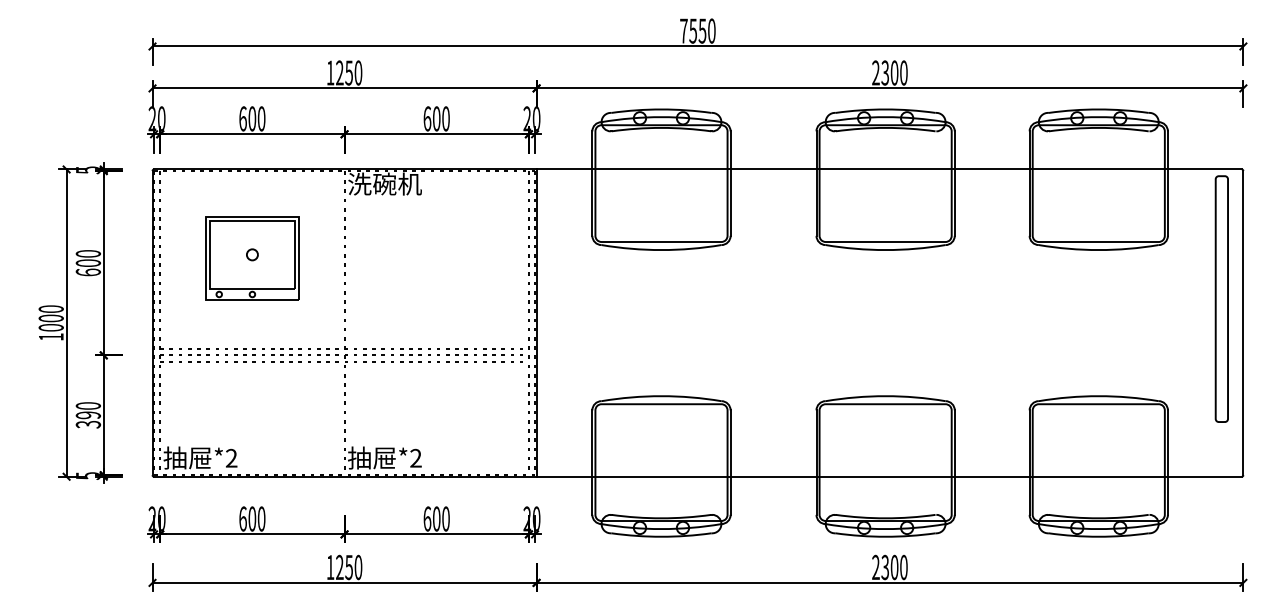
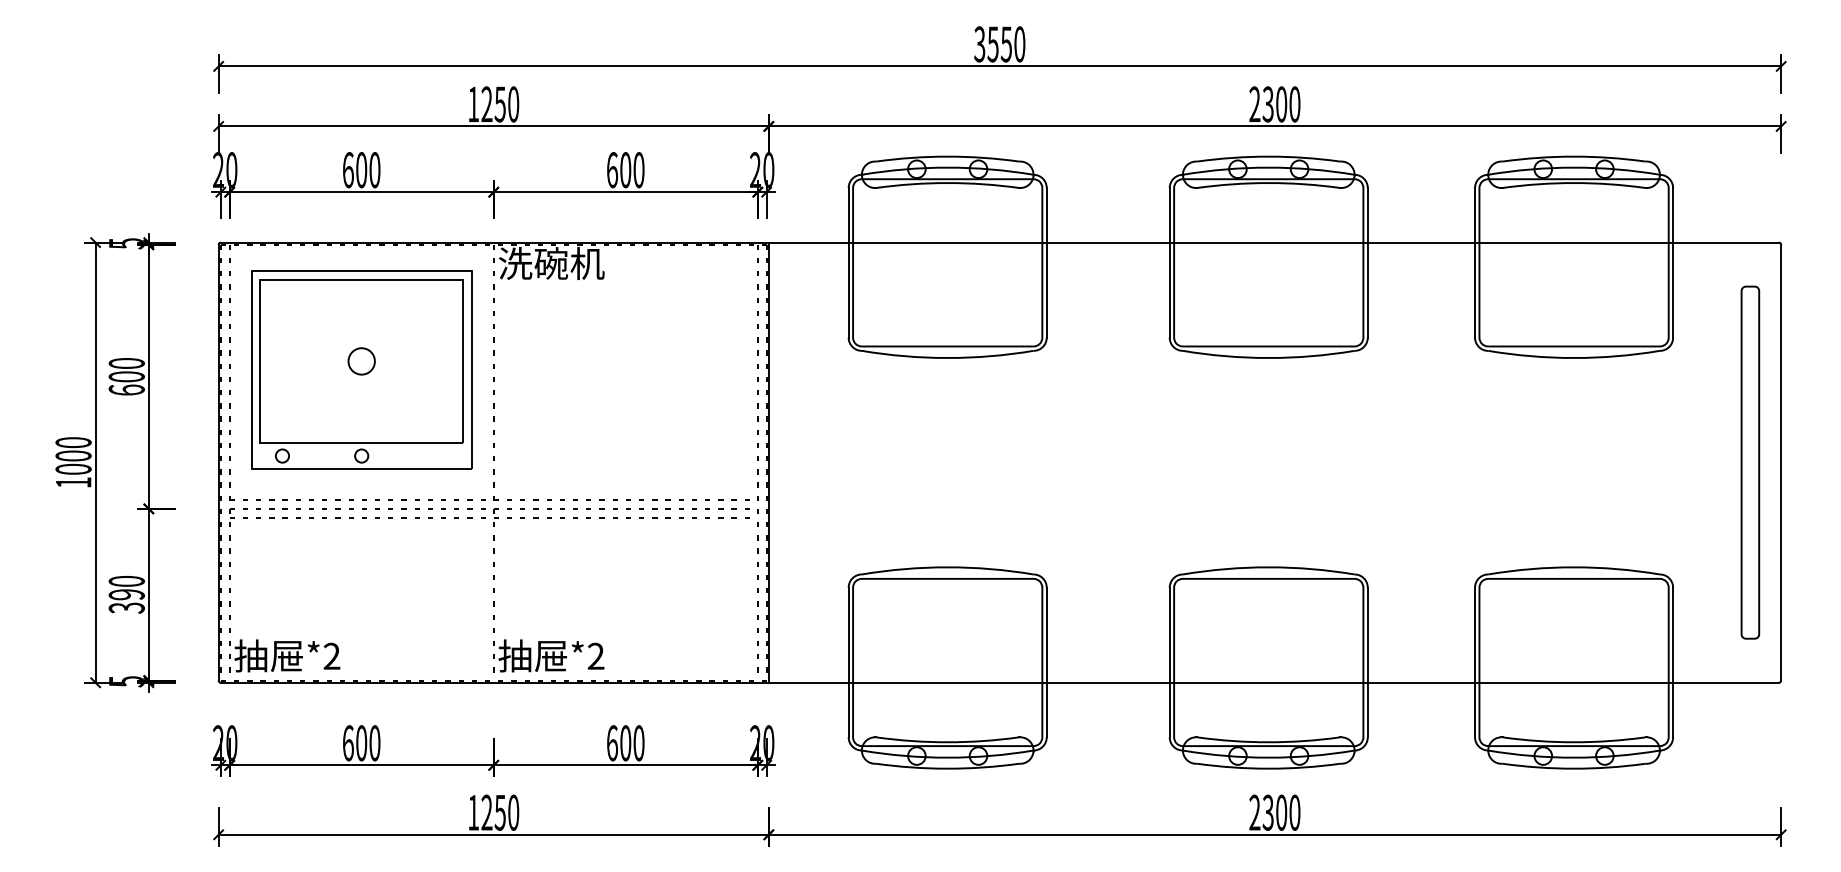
text: (683, 30) -> (979, 43), 7550 -> 3550
part: (252, 258) -> (361, 370), size x1.67
part: (1221, 298) -> (1749, 461), moved

